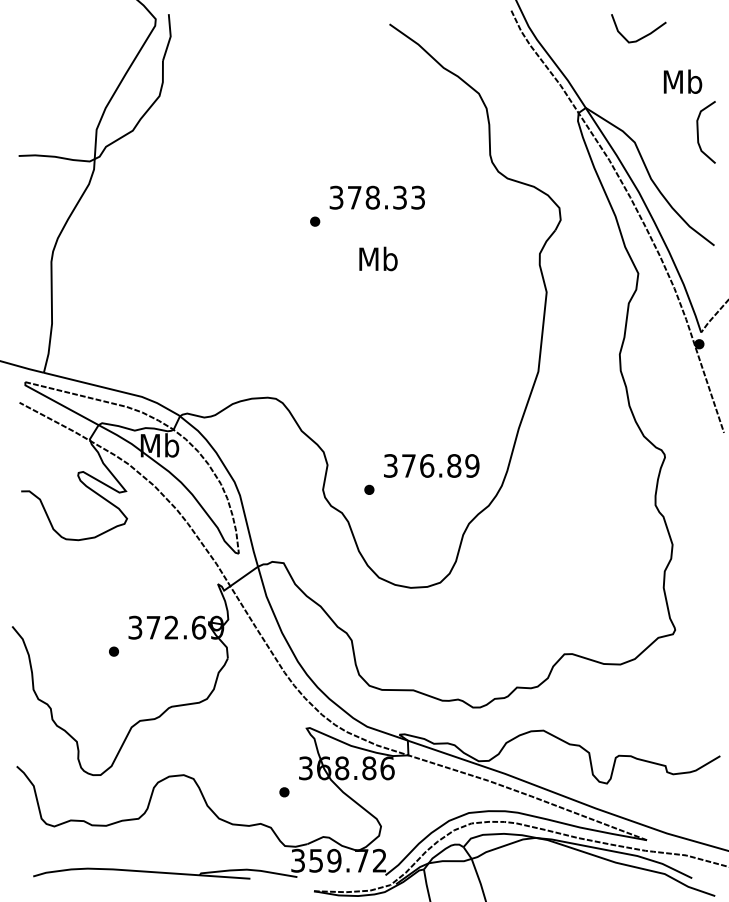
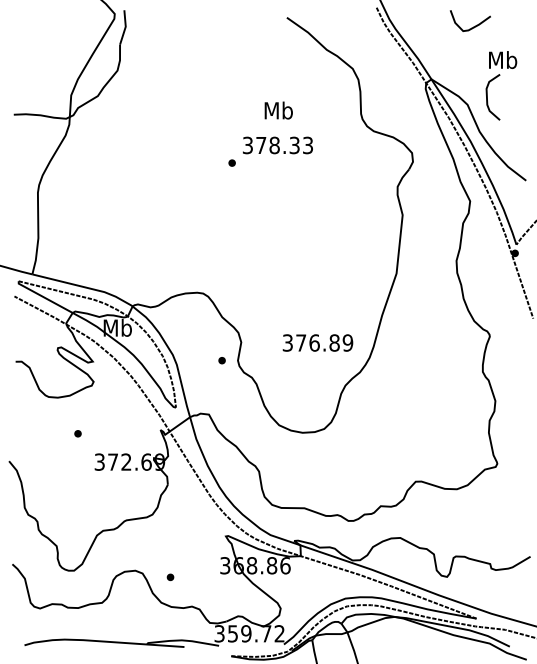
curve: (698, 132) -> (487, 97), moved
text: (378, 258) -> (278, 110), moved
part: (368, 489) -> (221, 360), moved
part: (113, 651) -> (77, 433), moved
part: (284, 792) -> (170, 577), moved

